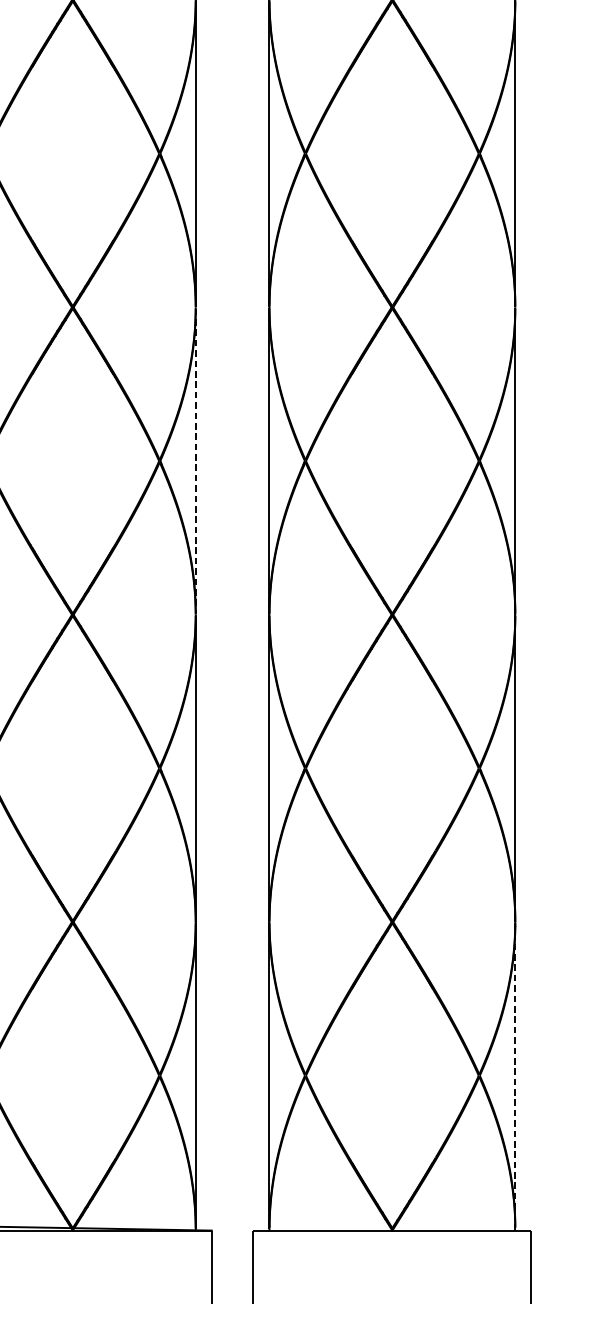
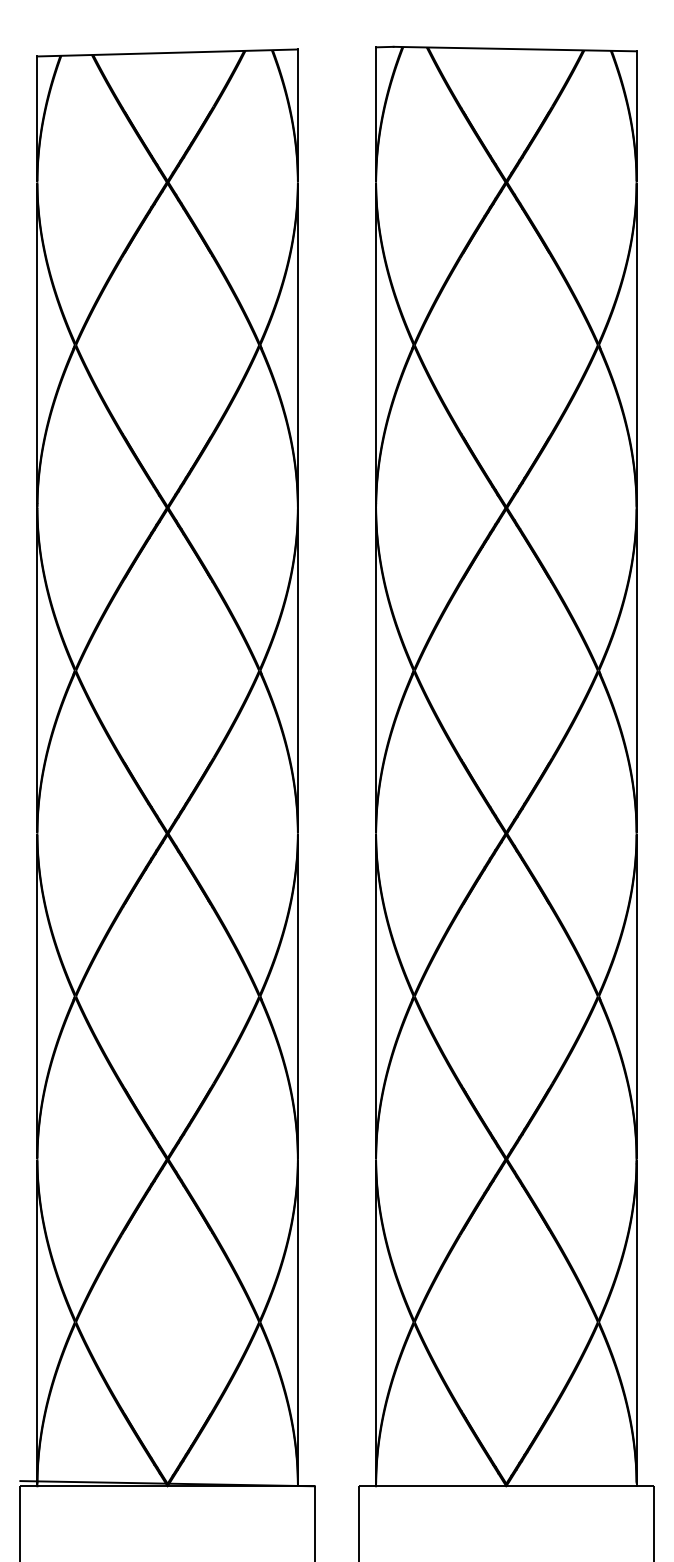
line: (195, 460) -> (297, 670), dashed -> solid
line: (515, 1076) -> (636, 1323), dashed -> solid

